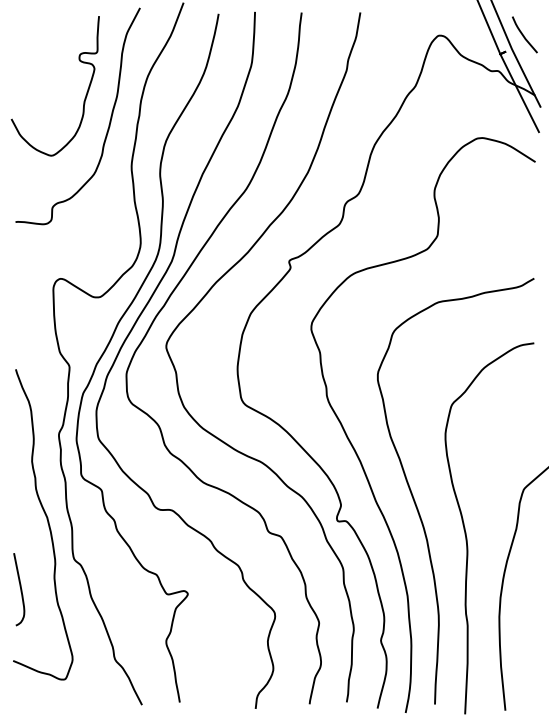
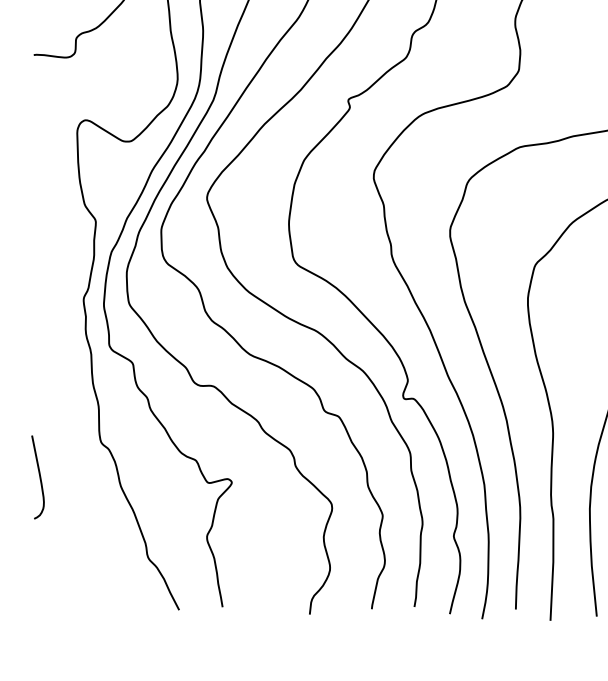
curve: (47, 523) -> (70, 401), removed

